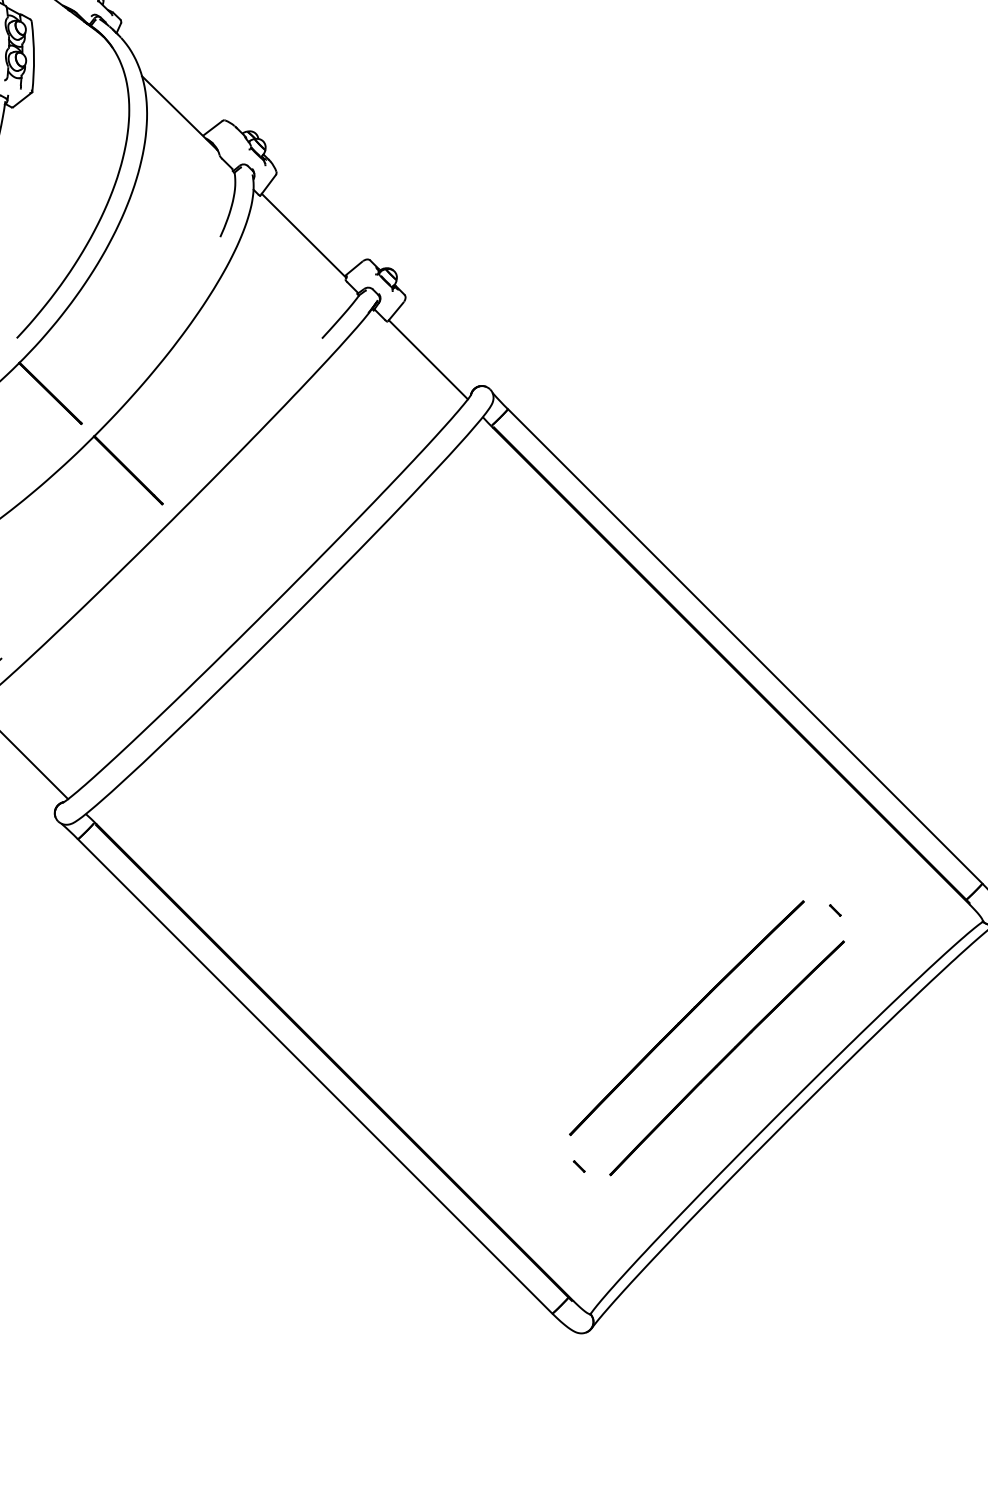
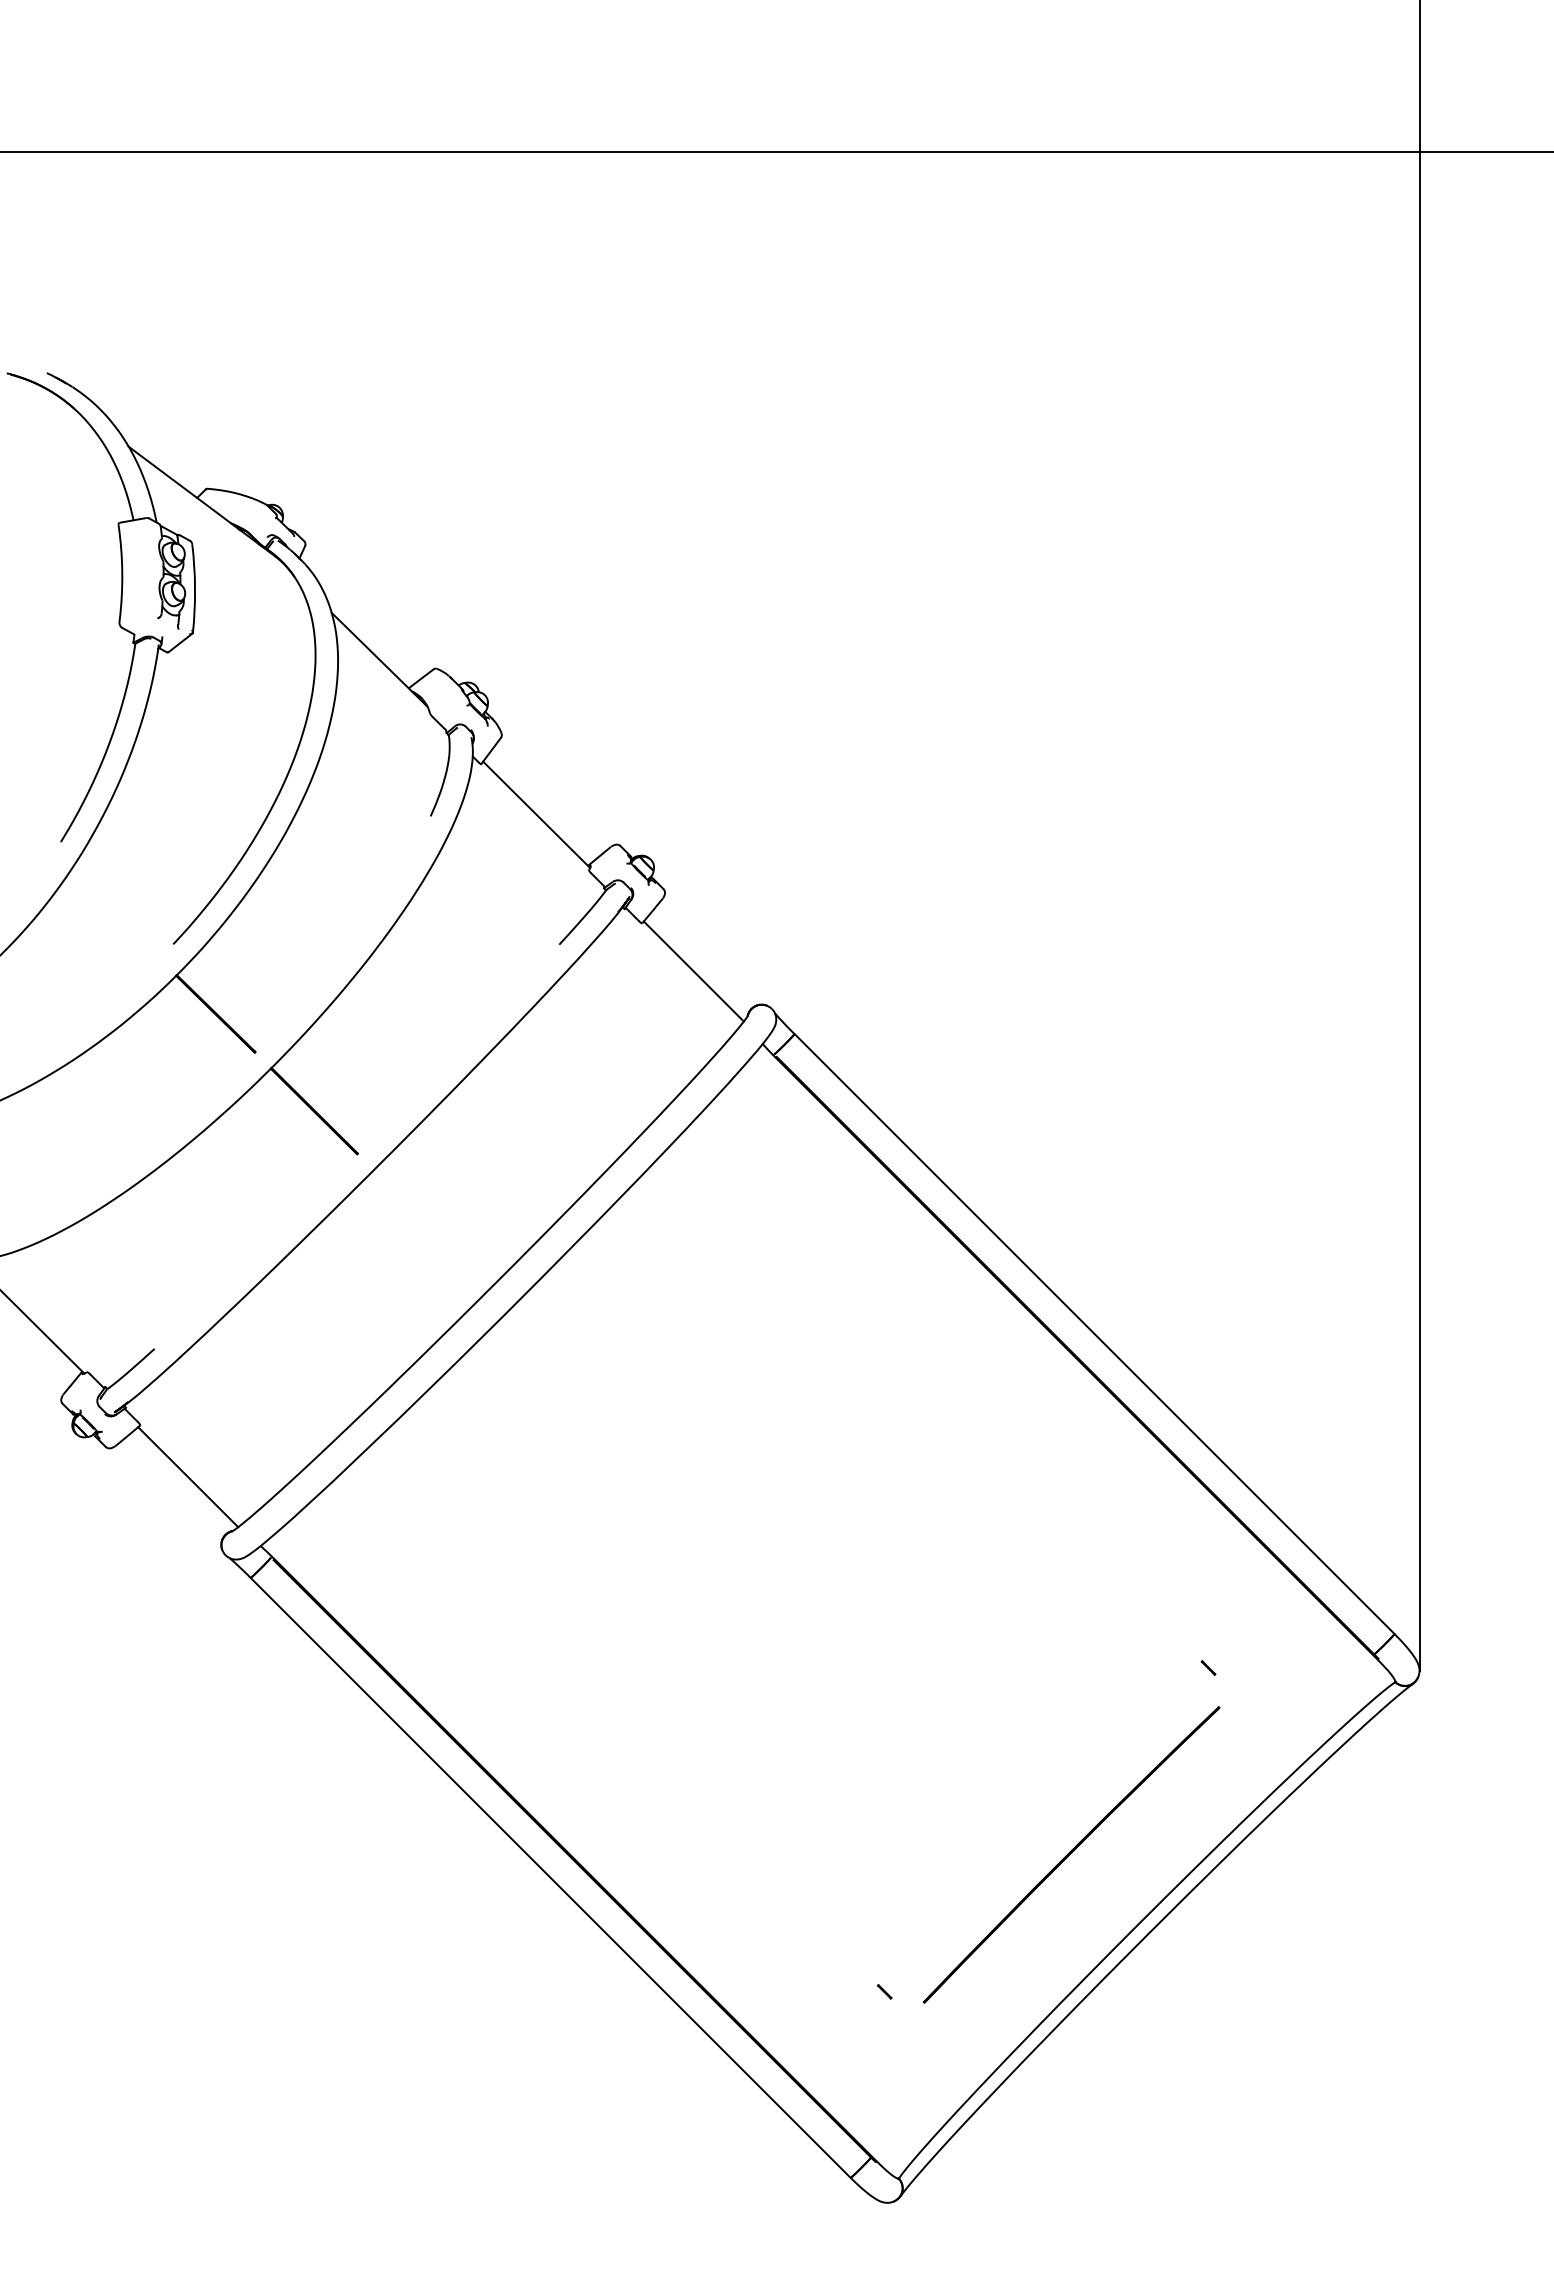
part: (686, 1017) -> (1020, 1803), removed

